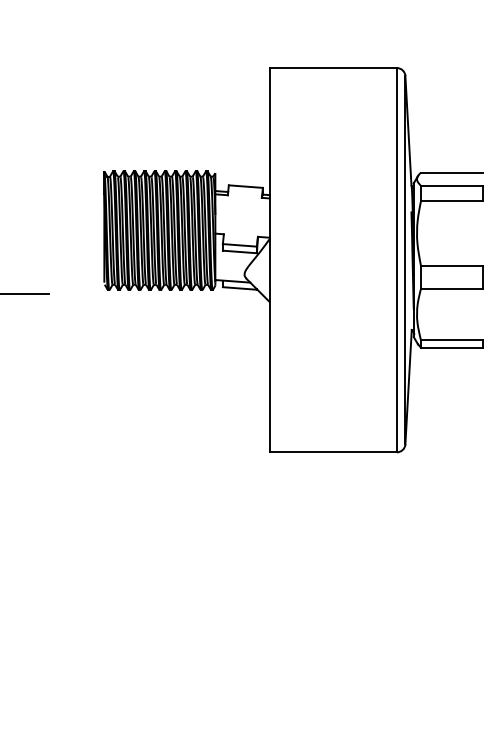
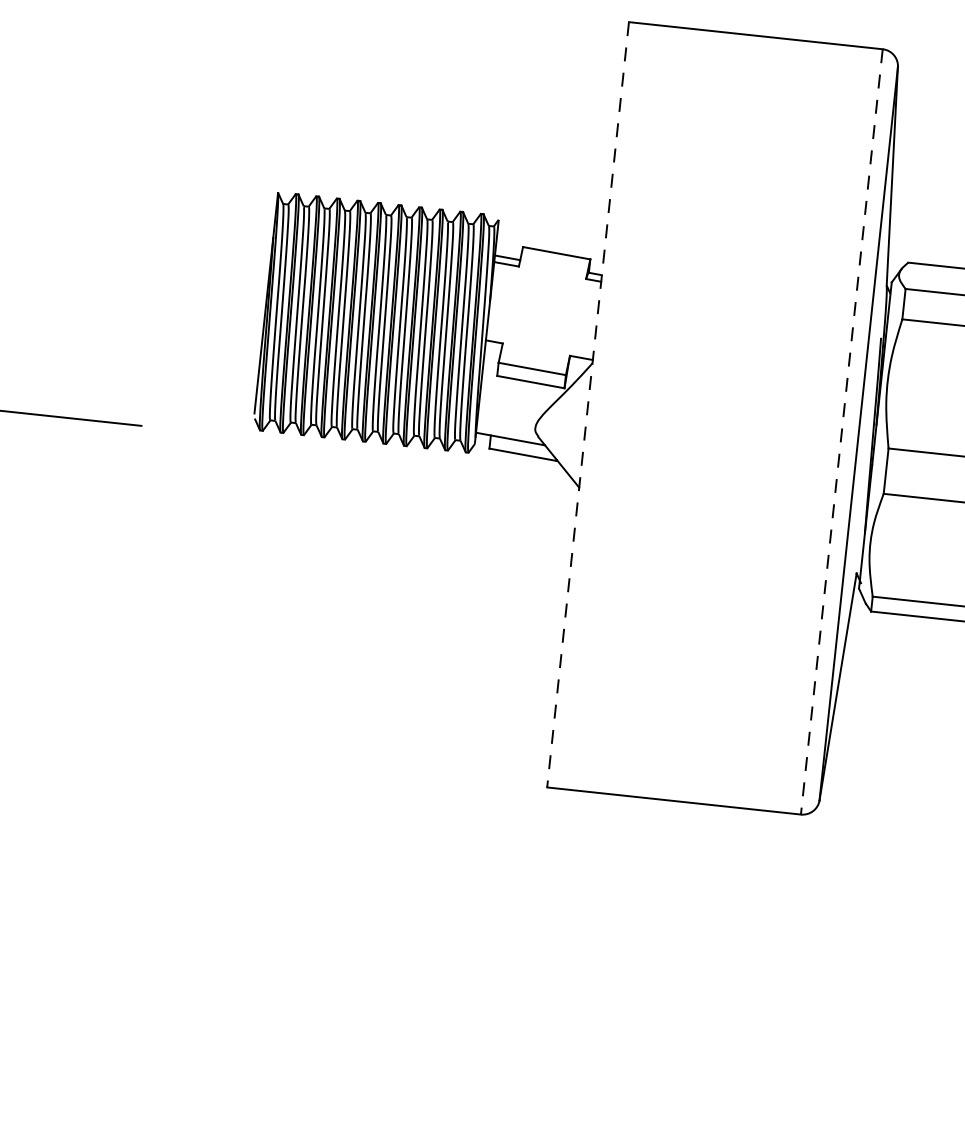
line: (269, 260) -> (588, 405), solid -> dashed
line: (396, 260) -> (840, 432), solid -> dashed

